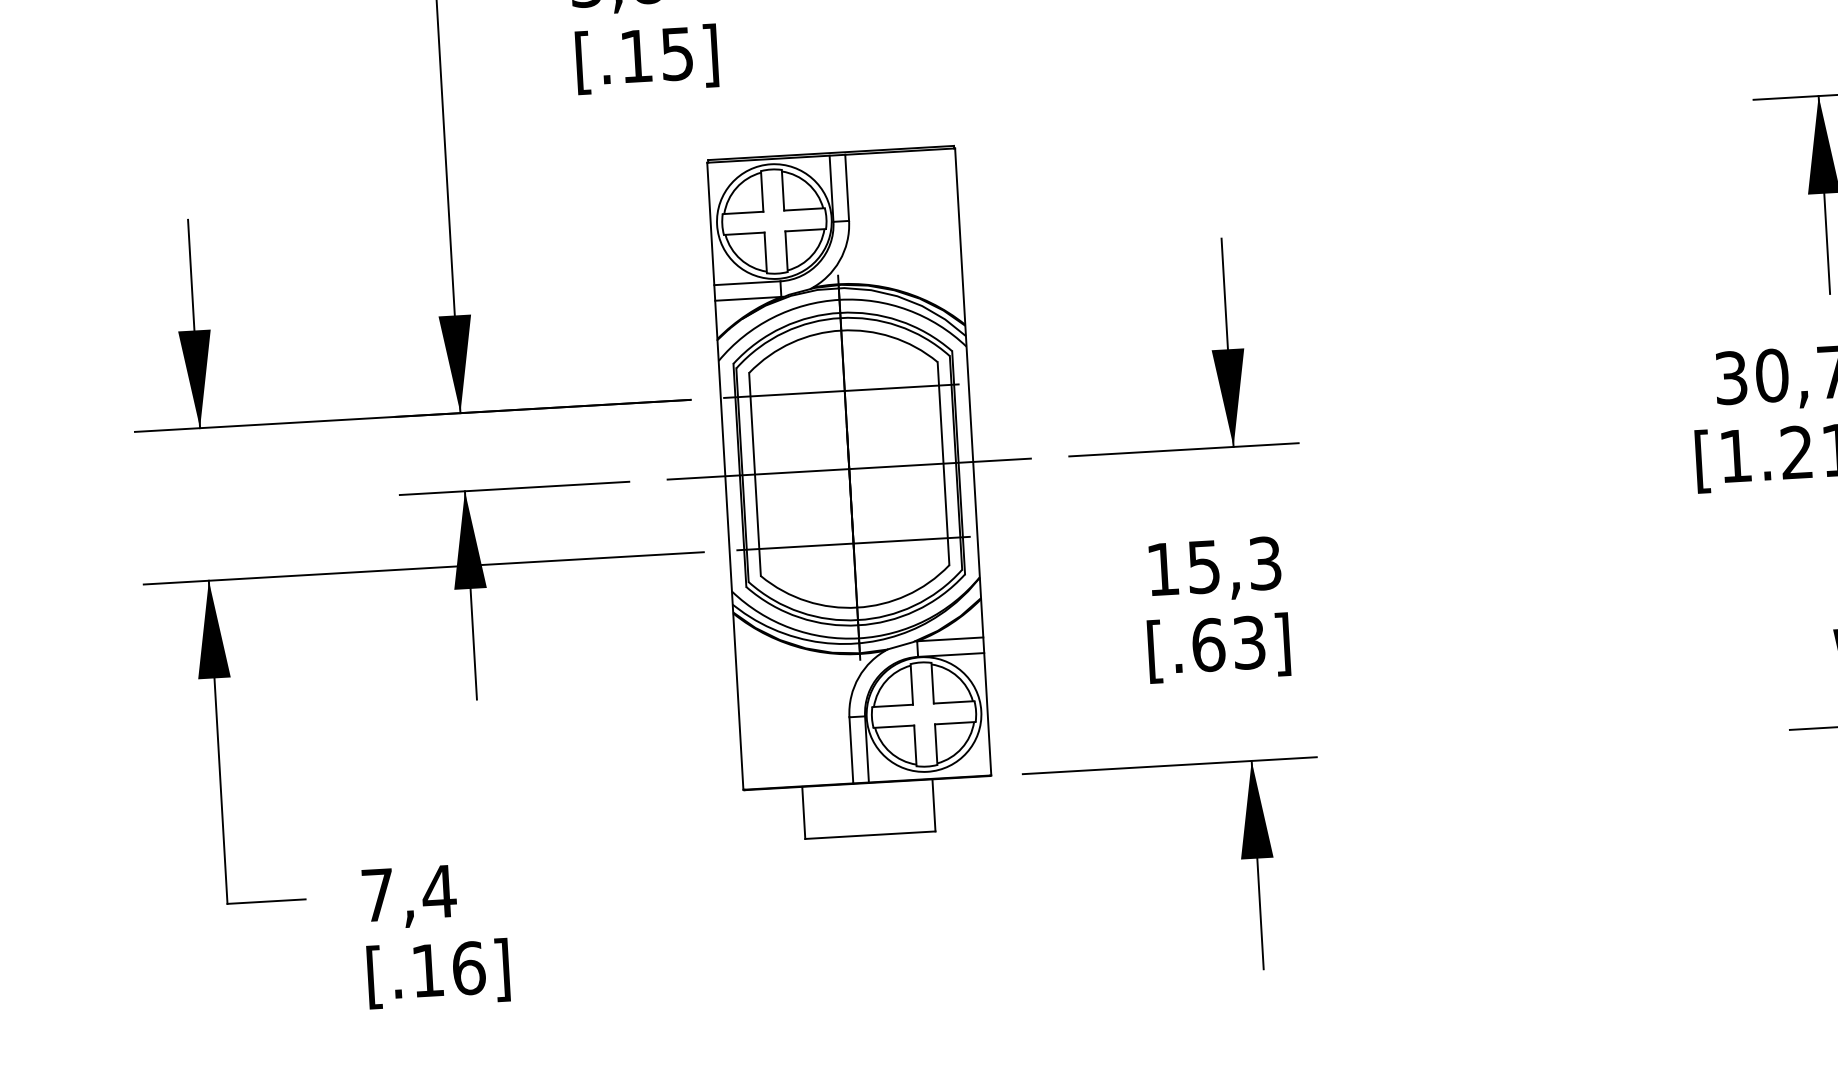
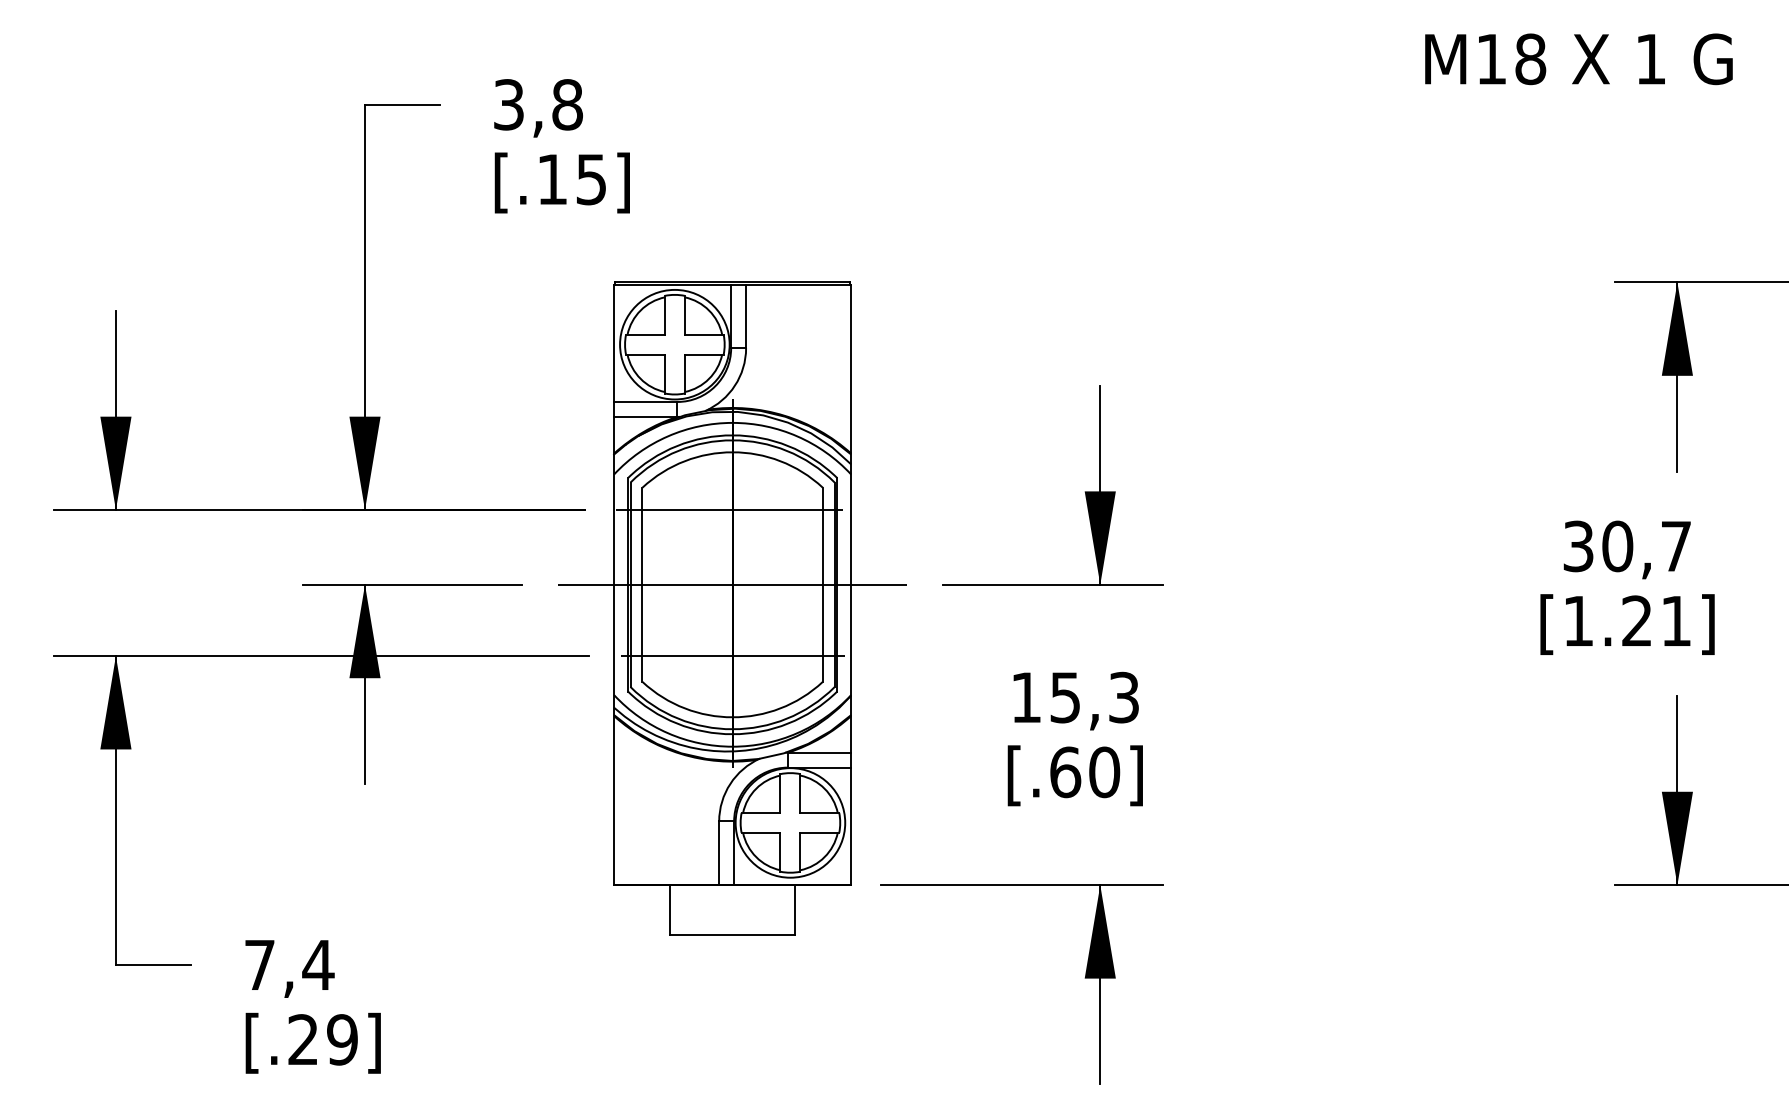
text: (1249, 642) -> (1104, 772), [.63] -> [.60]
text: (448, 969) -> (323, 1039), [.16] -> [.29]

